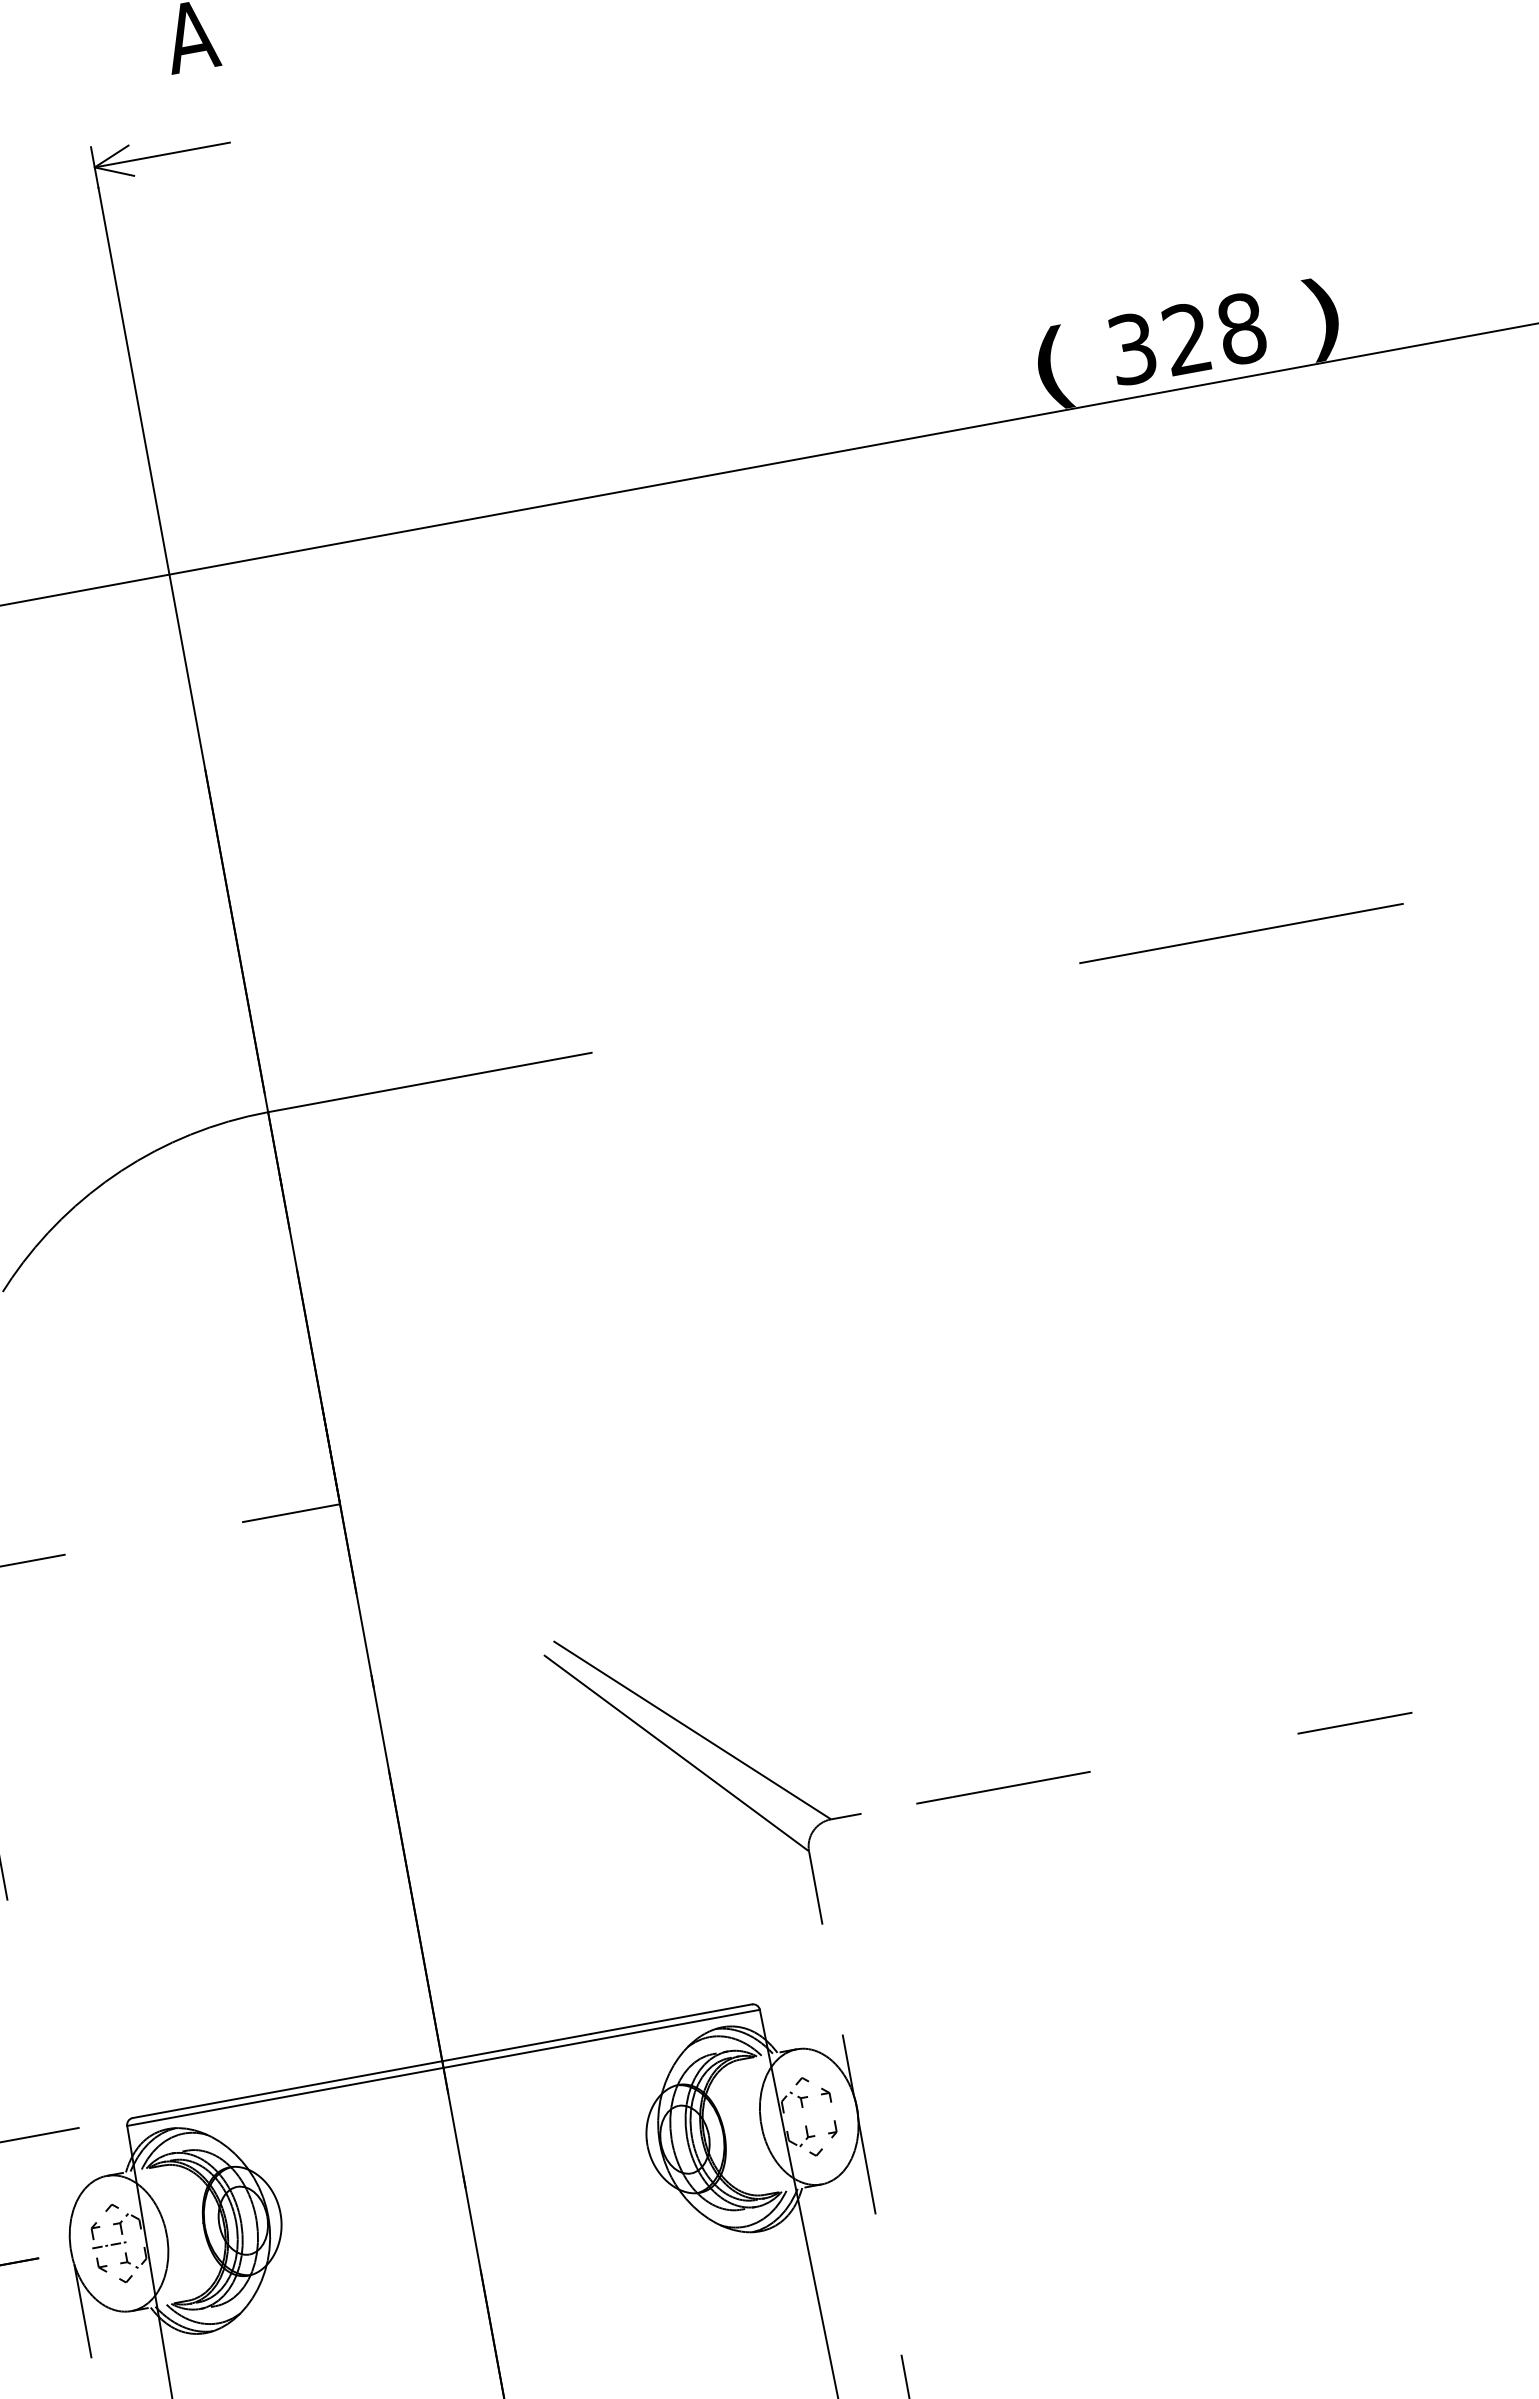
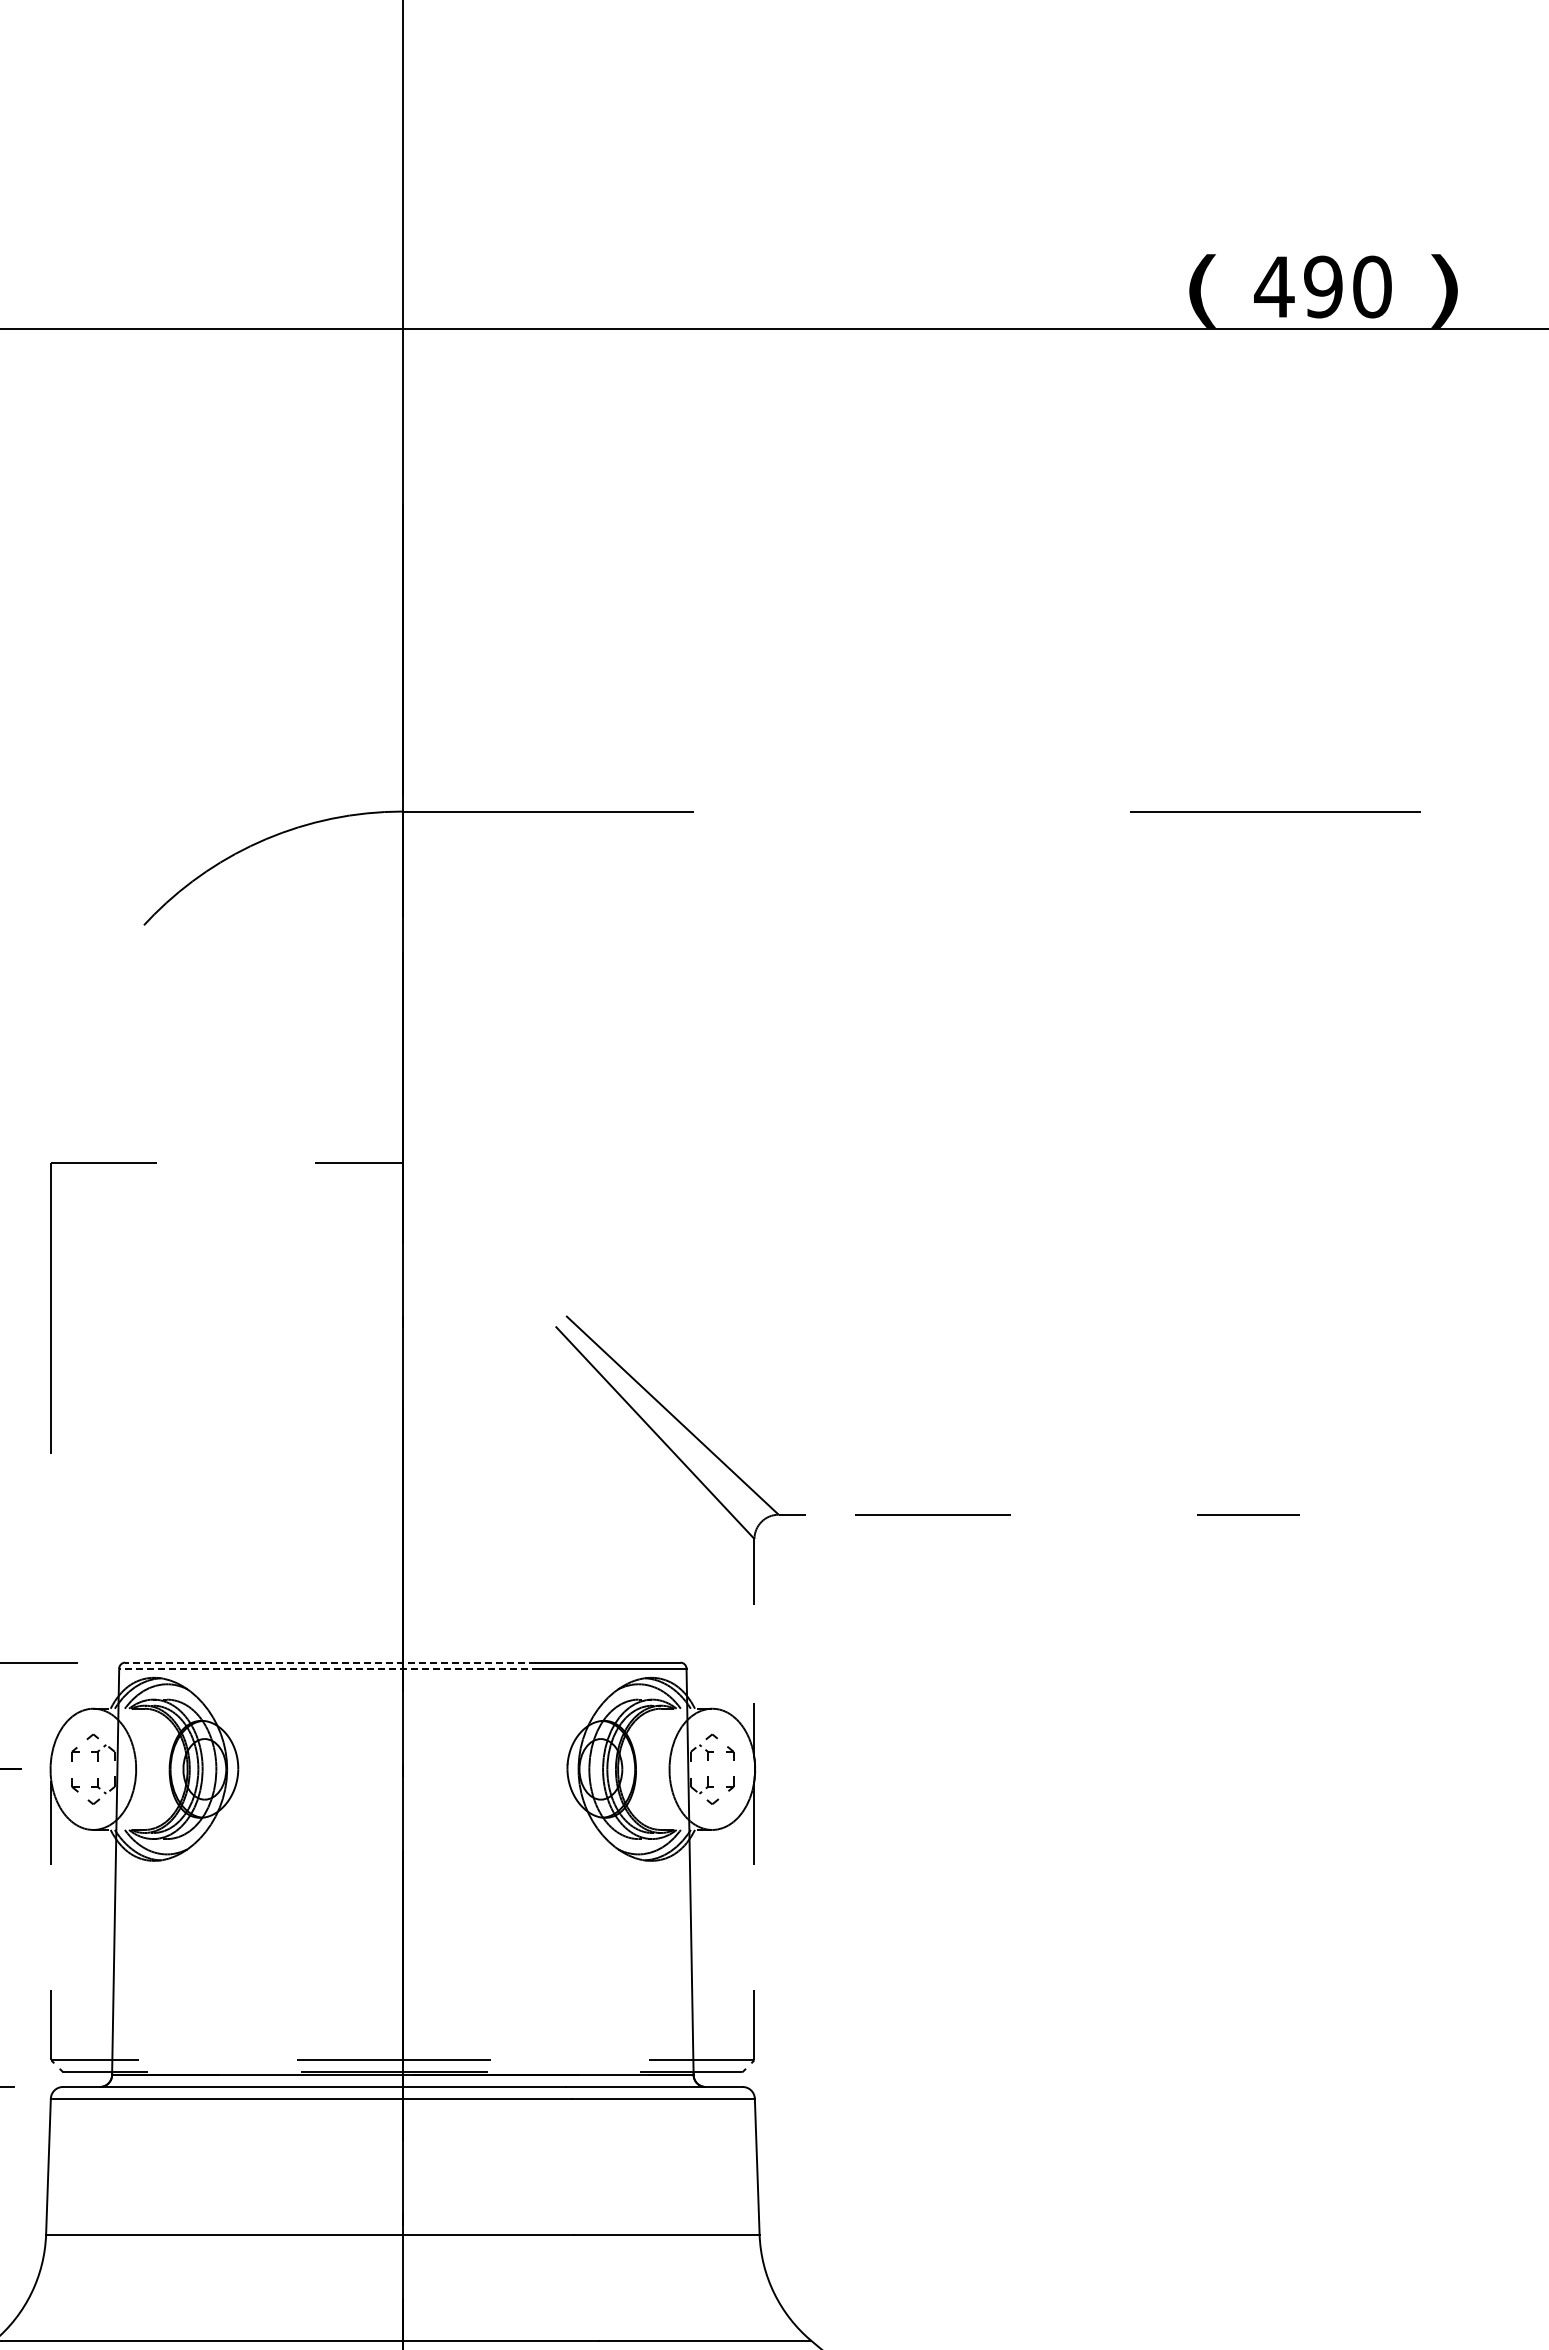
text: (1186, 338) -> (1322, 286), 328 -> 490
line: (361, 2075) -> (330, 1662), solid -> dashed
line: (361, 2082) -> (329, 1668), solid -> dashed
line: (109, 2245) -> (84, 1769), removed

